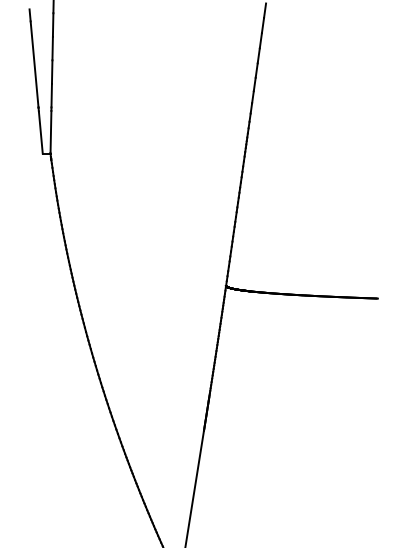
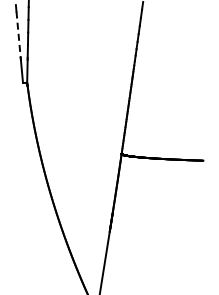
line: (34, 65) -> (18, 35), solid -> dashed

